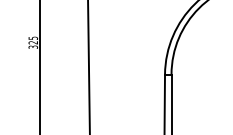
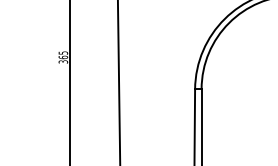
text: (33, 42) -> (63, 57), 325 -> 365

